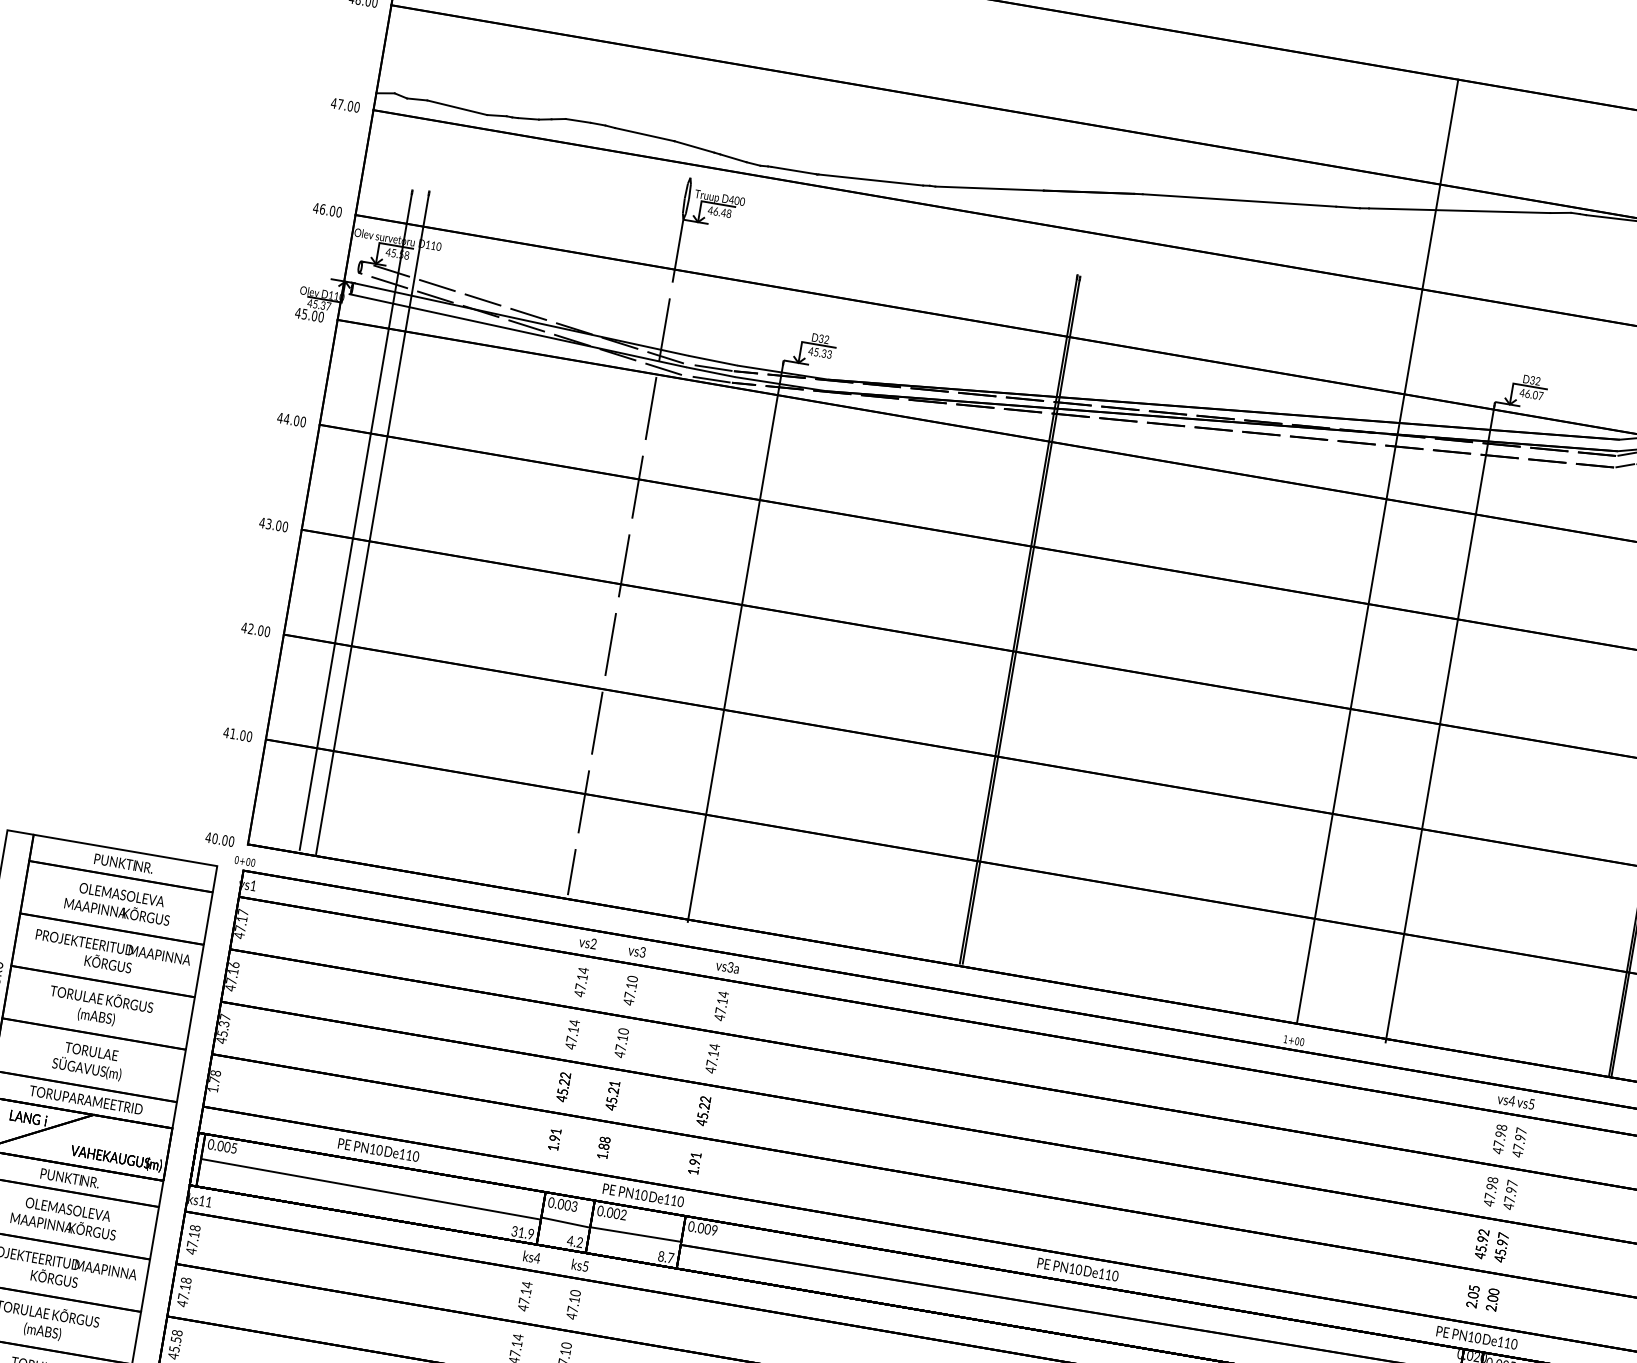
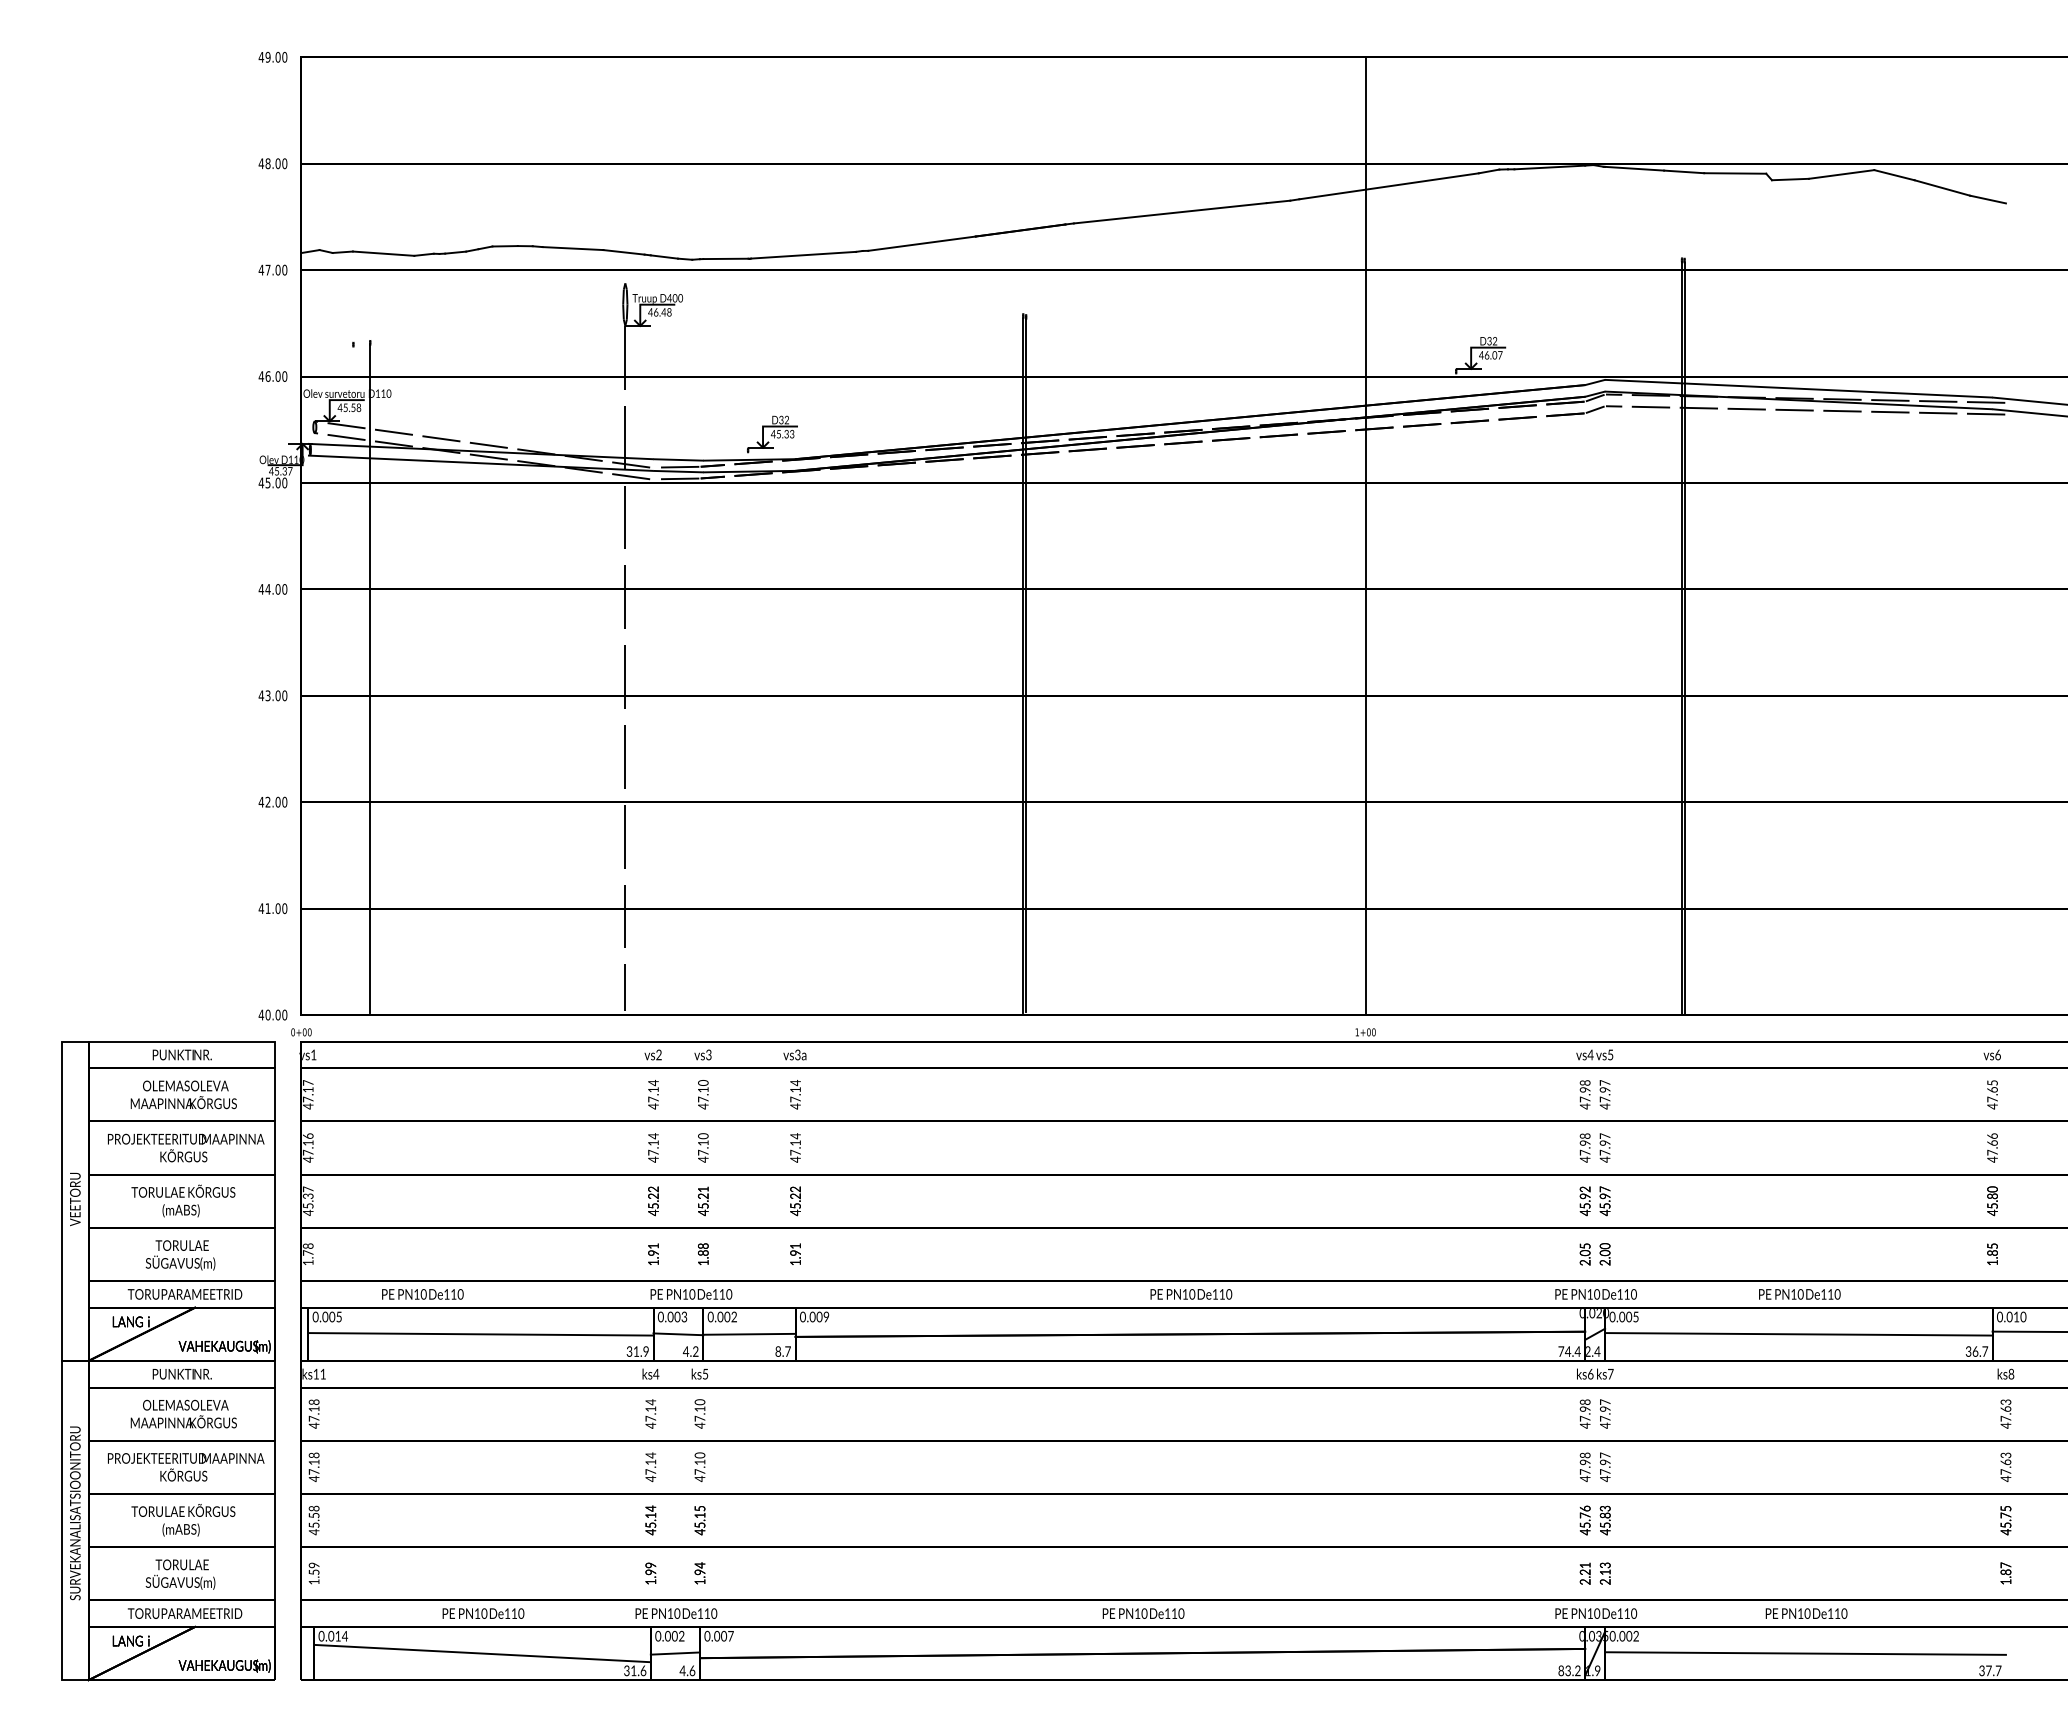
line: (355, 522) -> (353, 679), removed
line: (735, 644) -> (748, 735), removed
line: (1440, 724) -> (1456, 696), removed
text: (511, 1172) -> (557, 1294), moved

